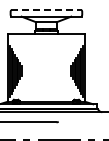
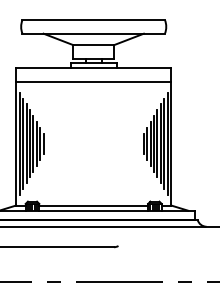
line: (46, 9) -> (93, 19), dashed -> solid
line: (46, 40) -> (93, 81), added

